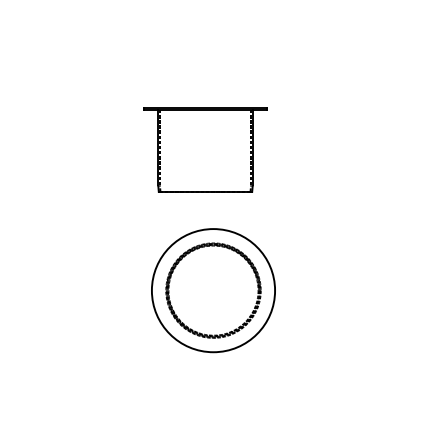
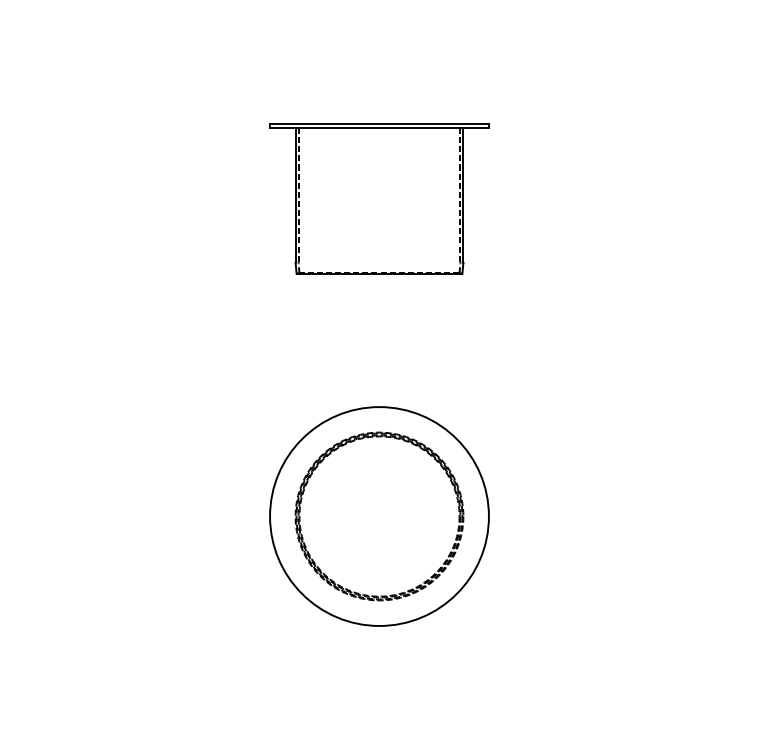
part: (205, 149) -> (379, 198), moved

